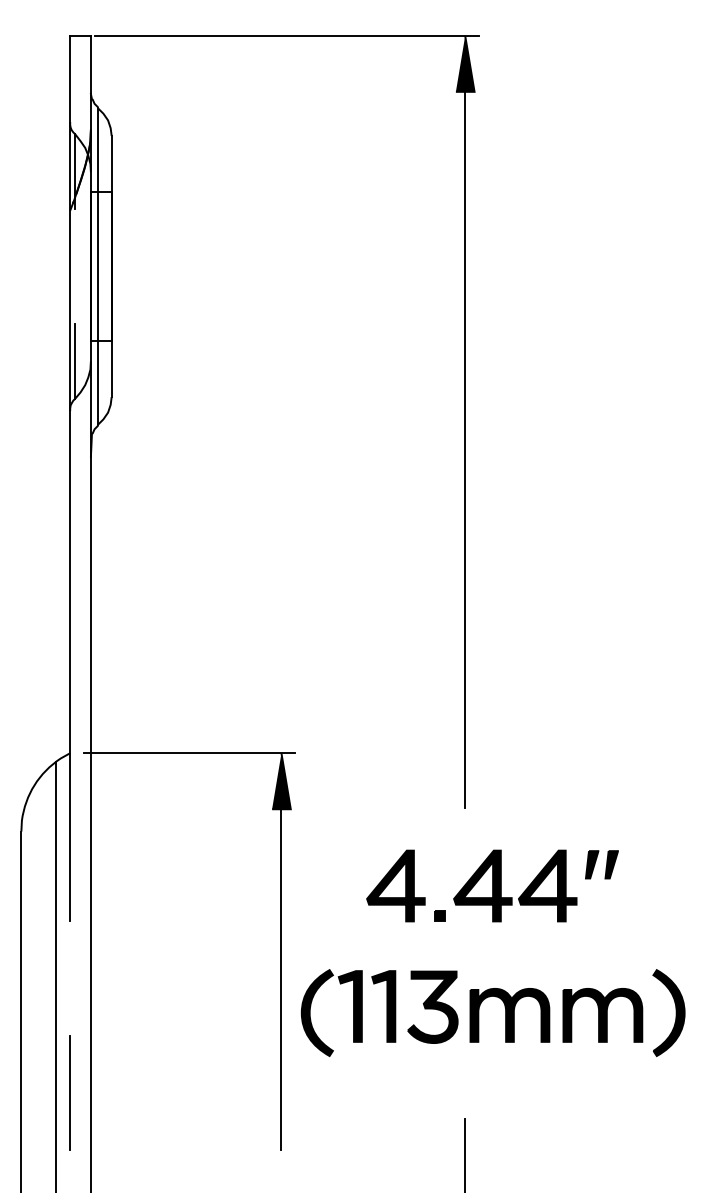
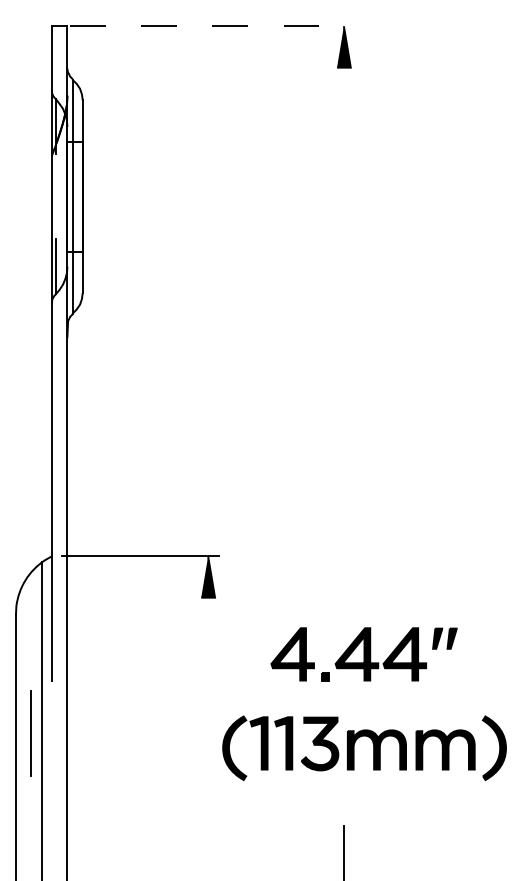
line: (287, 35) -> (212, 26), solid -> dashed
line: (465, 449) -> (344, 331), removed
line: (281, 979) -> (208, 723), removed
line: (69, 1092) -> (30, 733), moved

